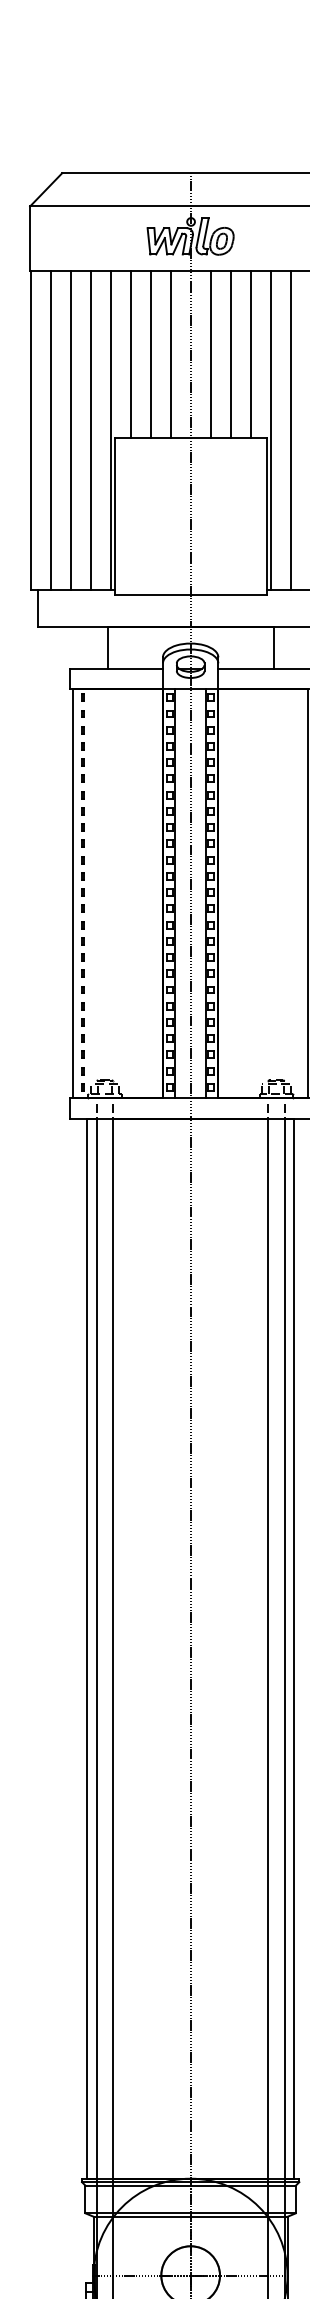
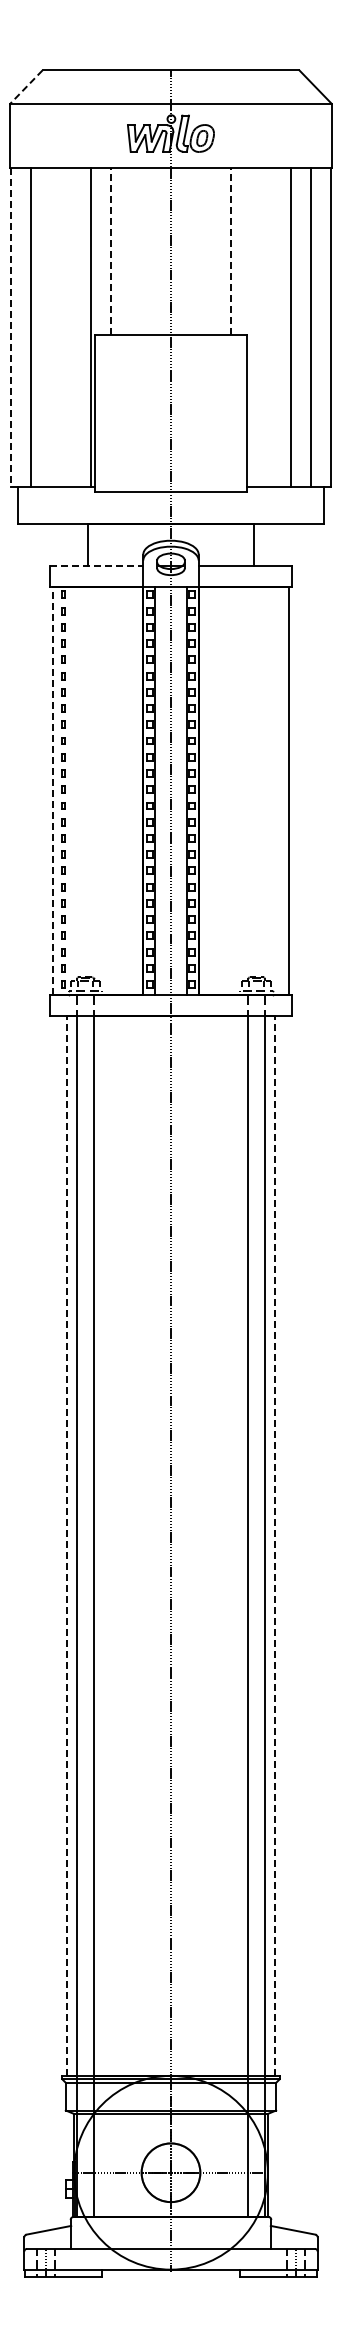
line: (46, 190) -> (26, 87), solid -> dashed
line: (130, 354) -> (110, 251), solid -> dashed
line: (151, 354) -> (131, 251), removed
line: (170, 354) -> (150, 251), removed
line: (211, 354) -> (191, 251), removed
line: (230, 354) -> (210, 251), removed
line: (251, 354) -> (231, 251), solid -> dashed
line: (71, 430) -> (51, 327), removed
line: (90, 430) -> (70, 327), removed
line: (270, 430) -> (250, 327), removed
line: (291, 430) -> (271, 327), removed
line: (31, 431) -> (11, 328), solid -> dashed
line: (116, 668) -> (96, 565), solid -> dashed
line: (73, 893) -> (53, 790), solid -> dashed
line: (87, 1648) -> (67, 1545), solid -> dashed
line: (294, 1648) -> (274, 1545), solid -> dashed

